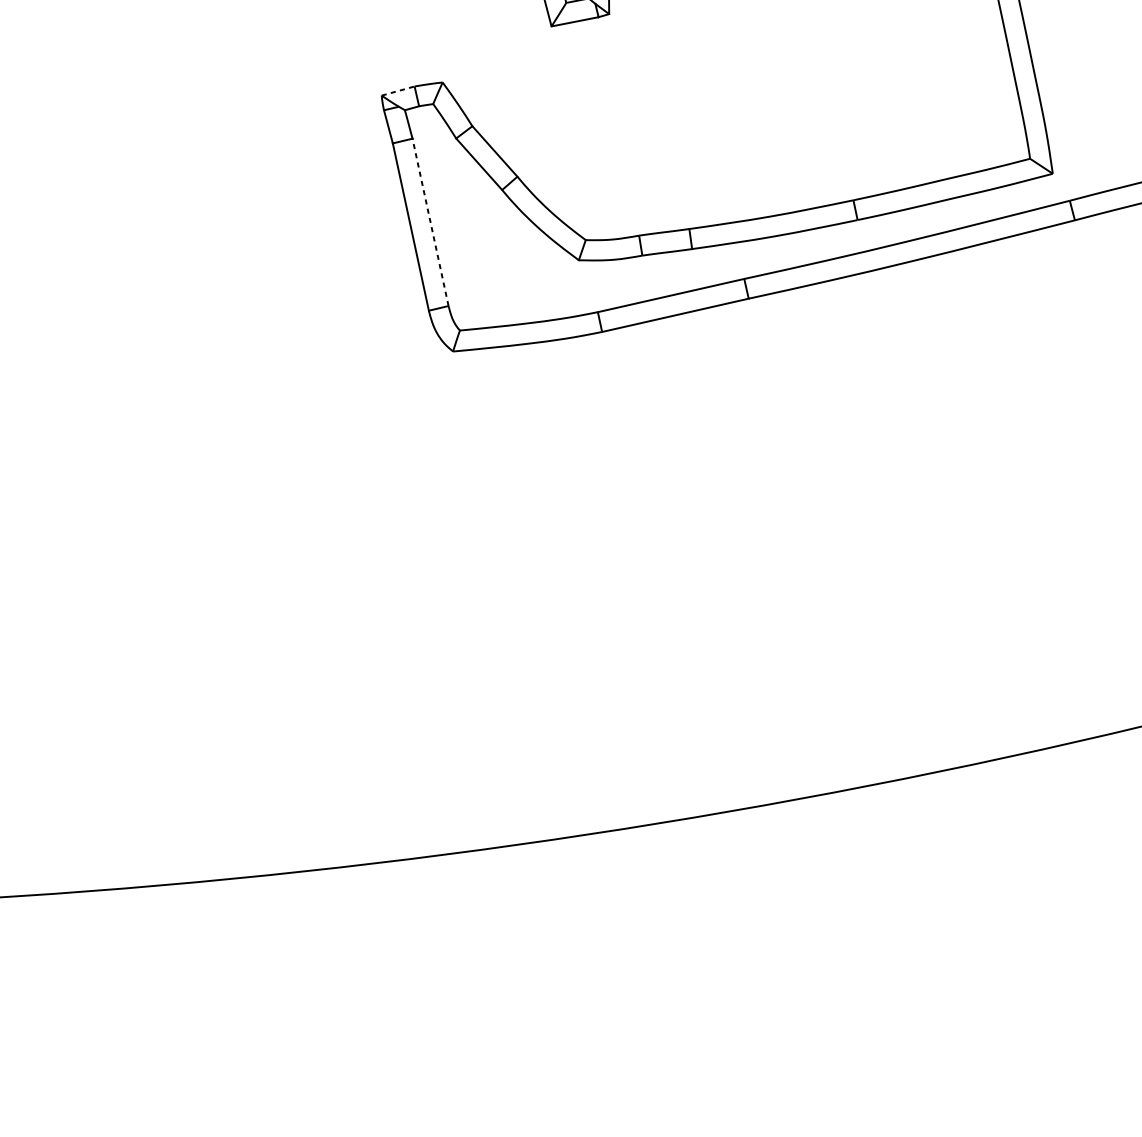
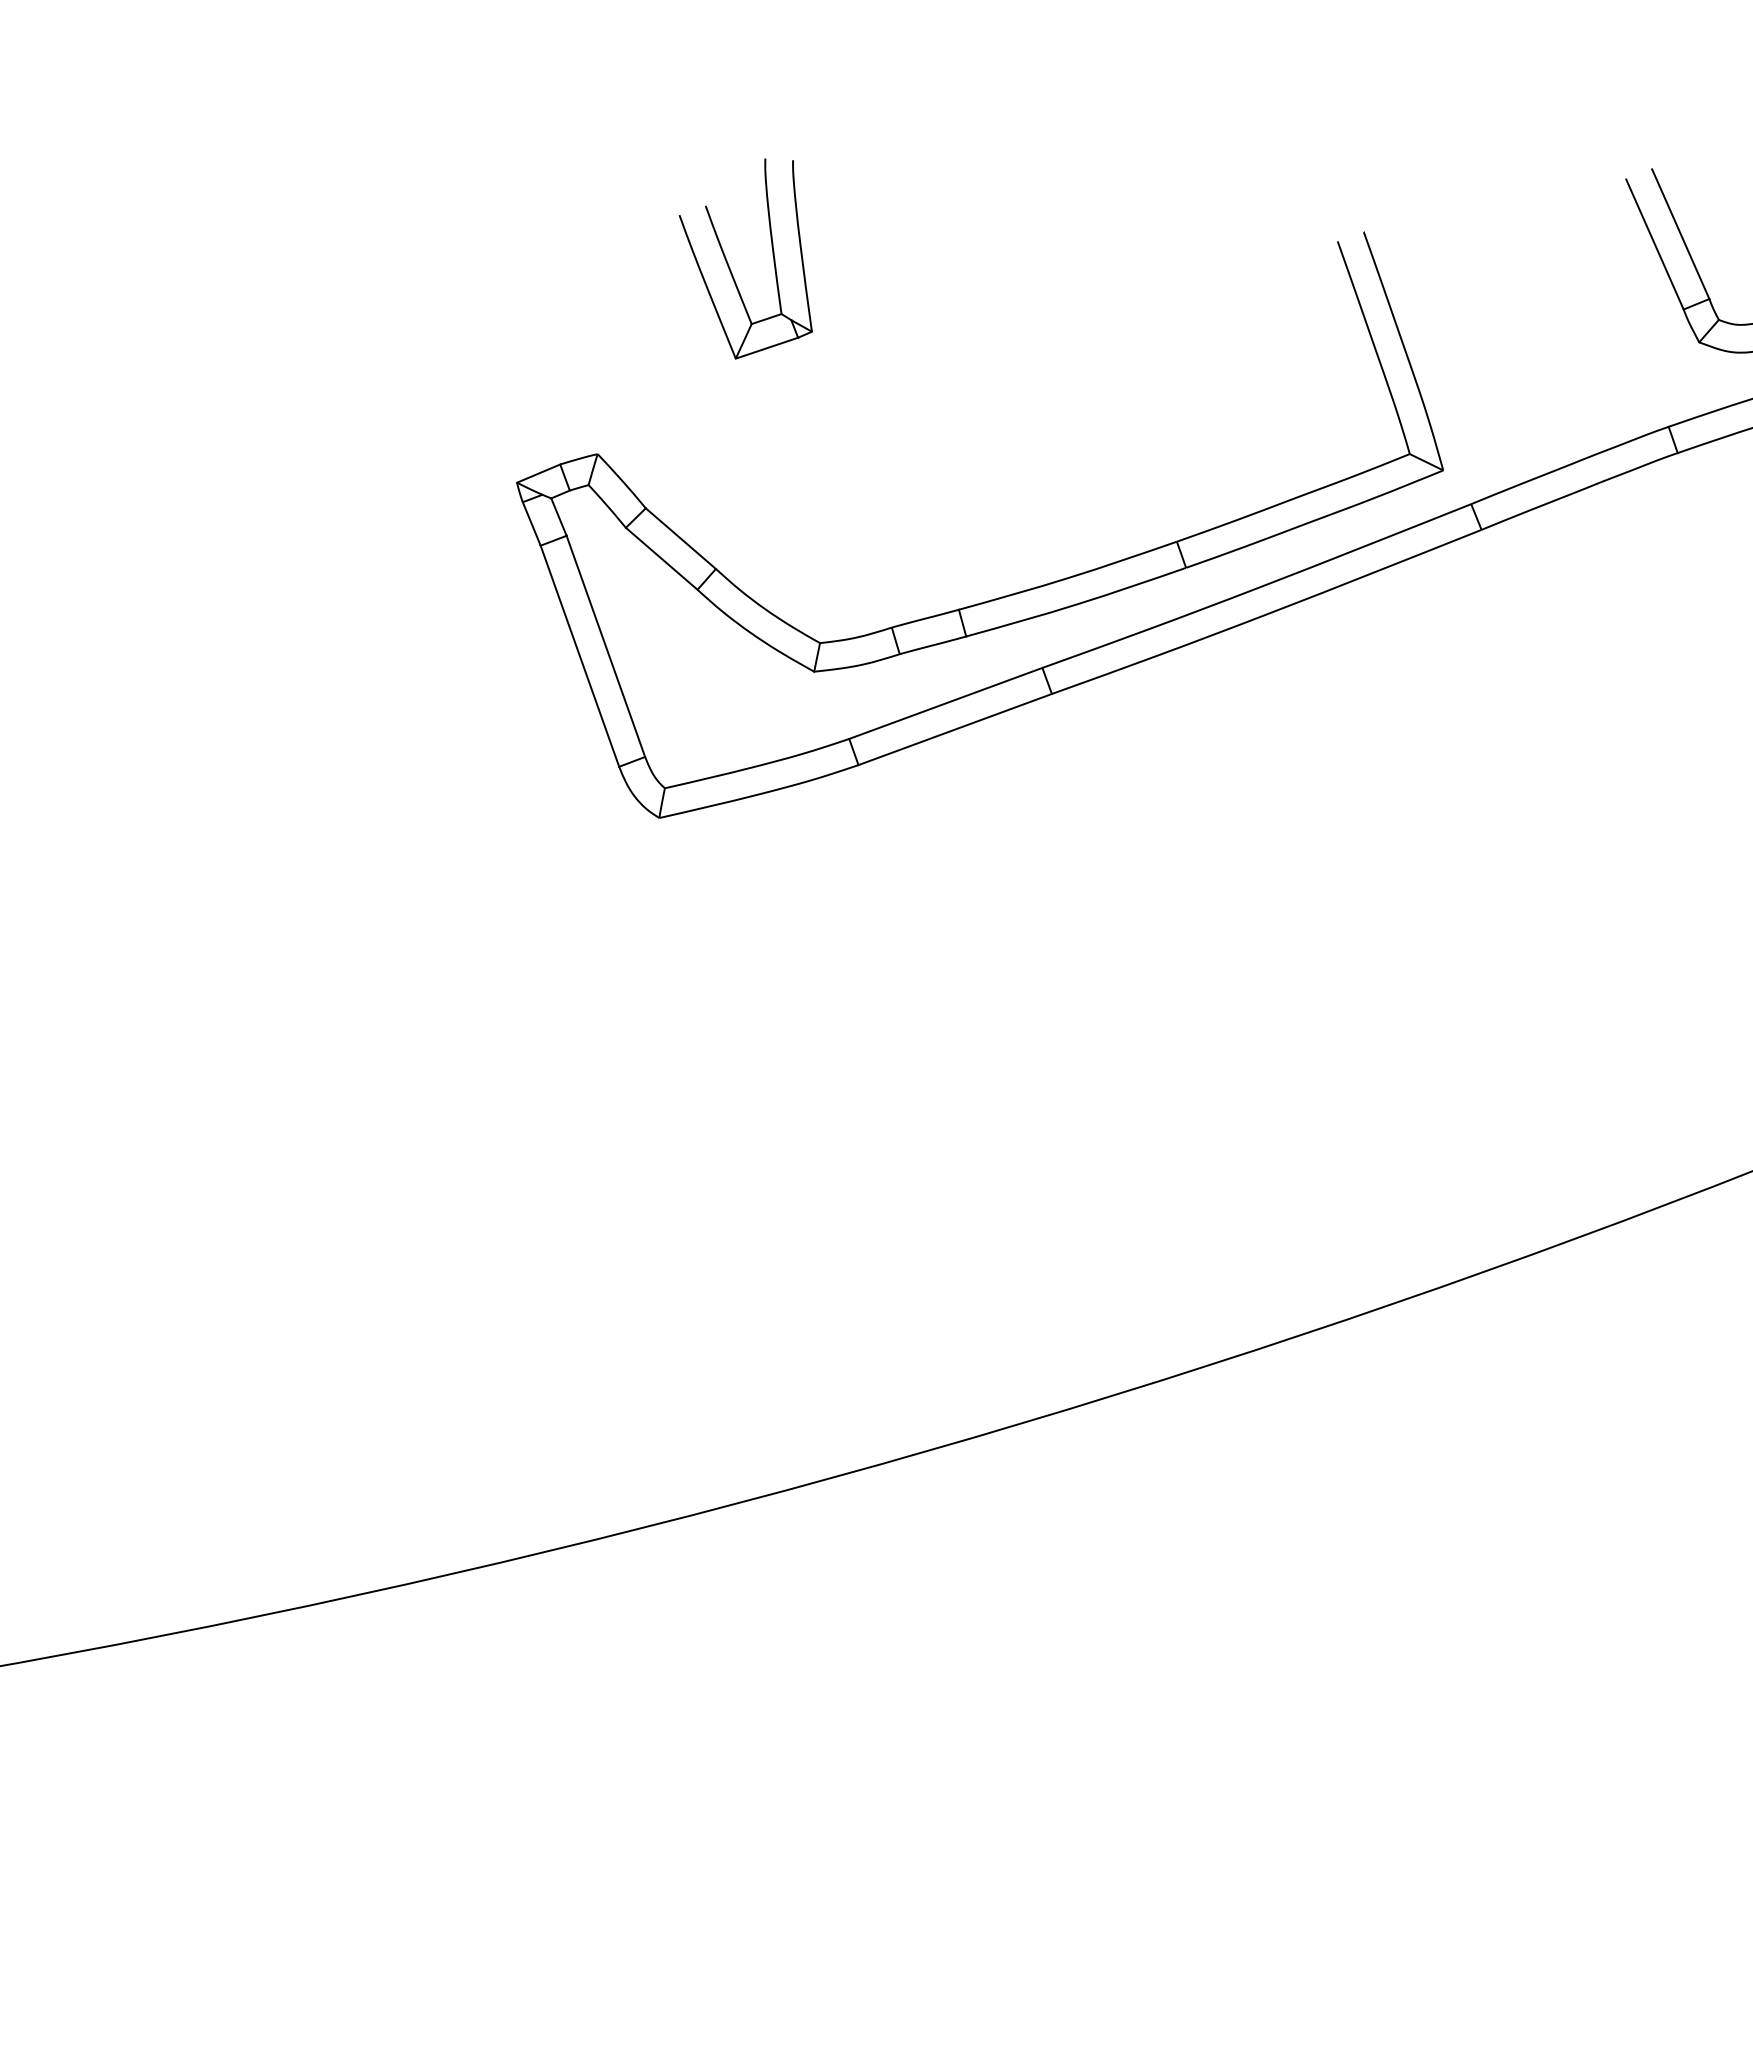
line: (398, 91) -> (539, 473), dashed -> solid
line: (430, 221) -> (605, 645), dashed -> solid

